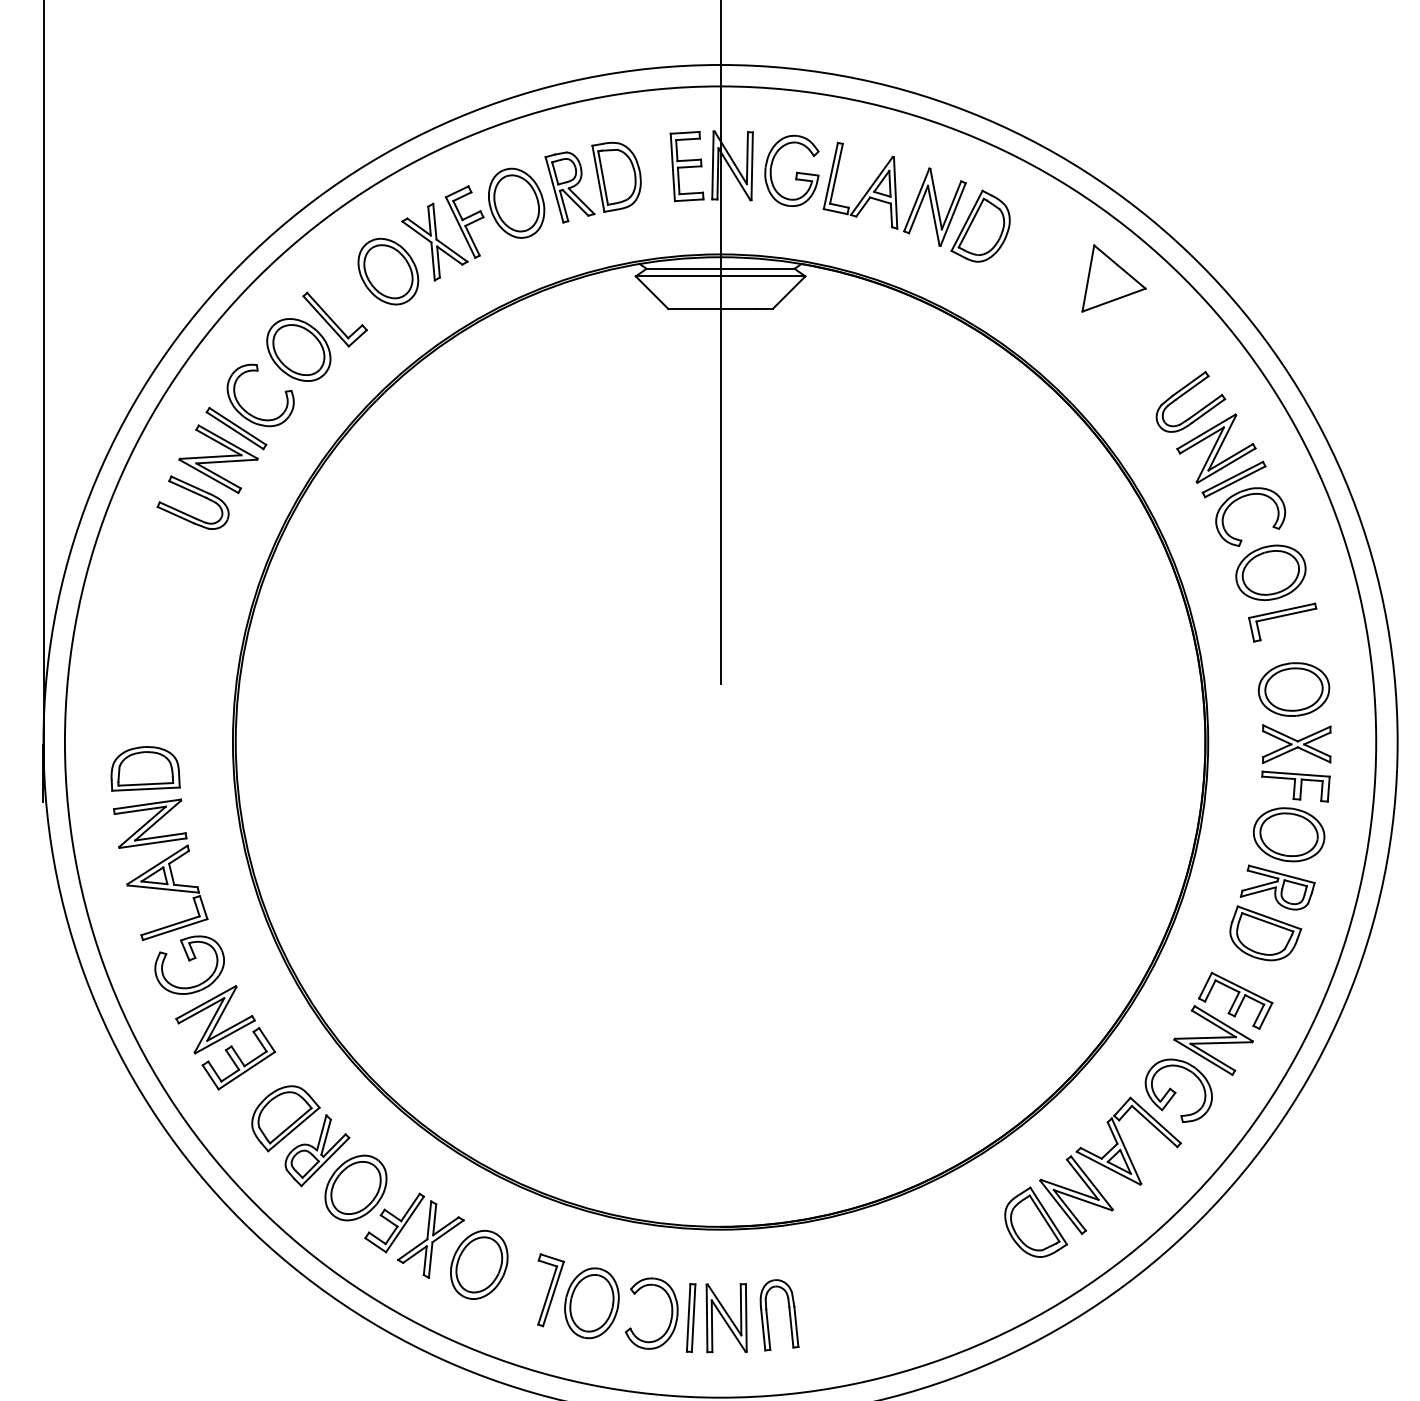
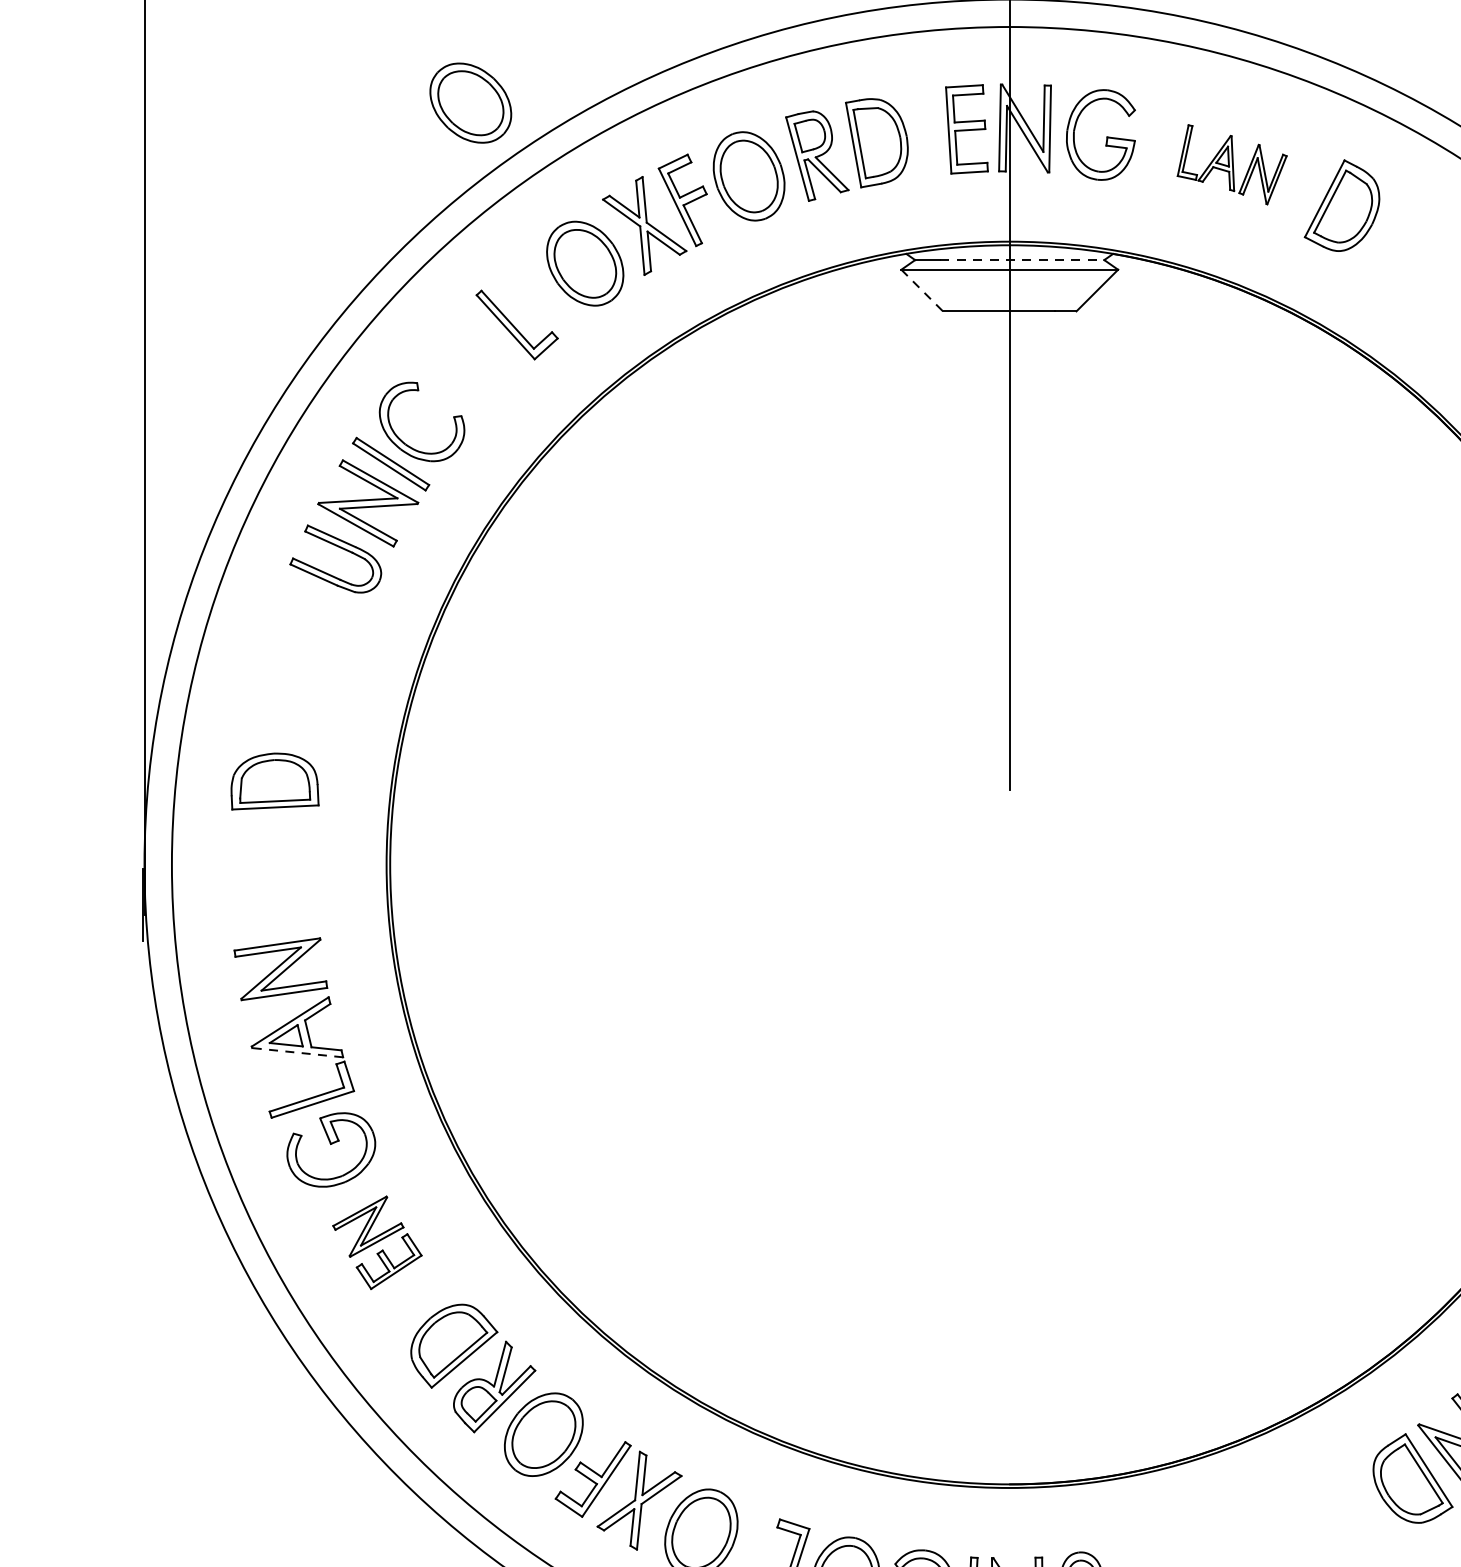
part: (894, 193) -> (1231, 163), size x0.6
line: (730, 268) -> (1022, 259), solid -> dashed
line: (652, 293) -> (922, 291), solid -> dashed
part: (298, 349) -> (470, 102), moved
part: (145, 768) -> (274, 781), moved
line: (163, 889) -> (297, 1053), solid -> dashed
part: (225, 1037) -> (377, 1242), size x0.7

